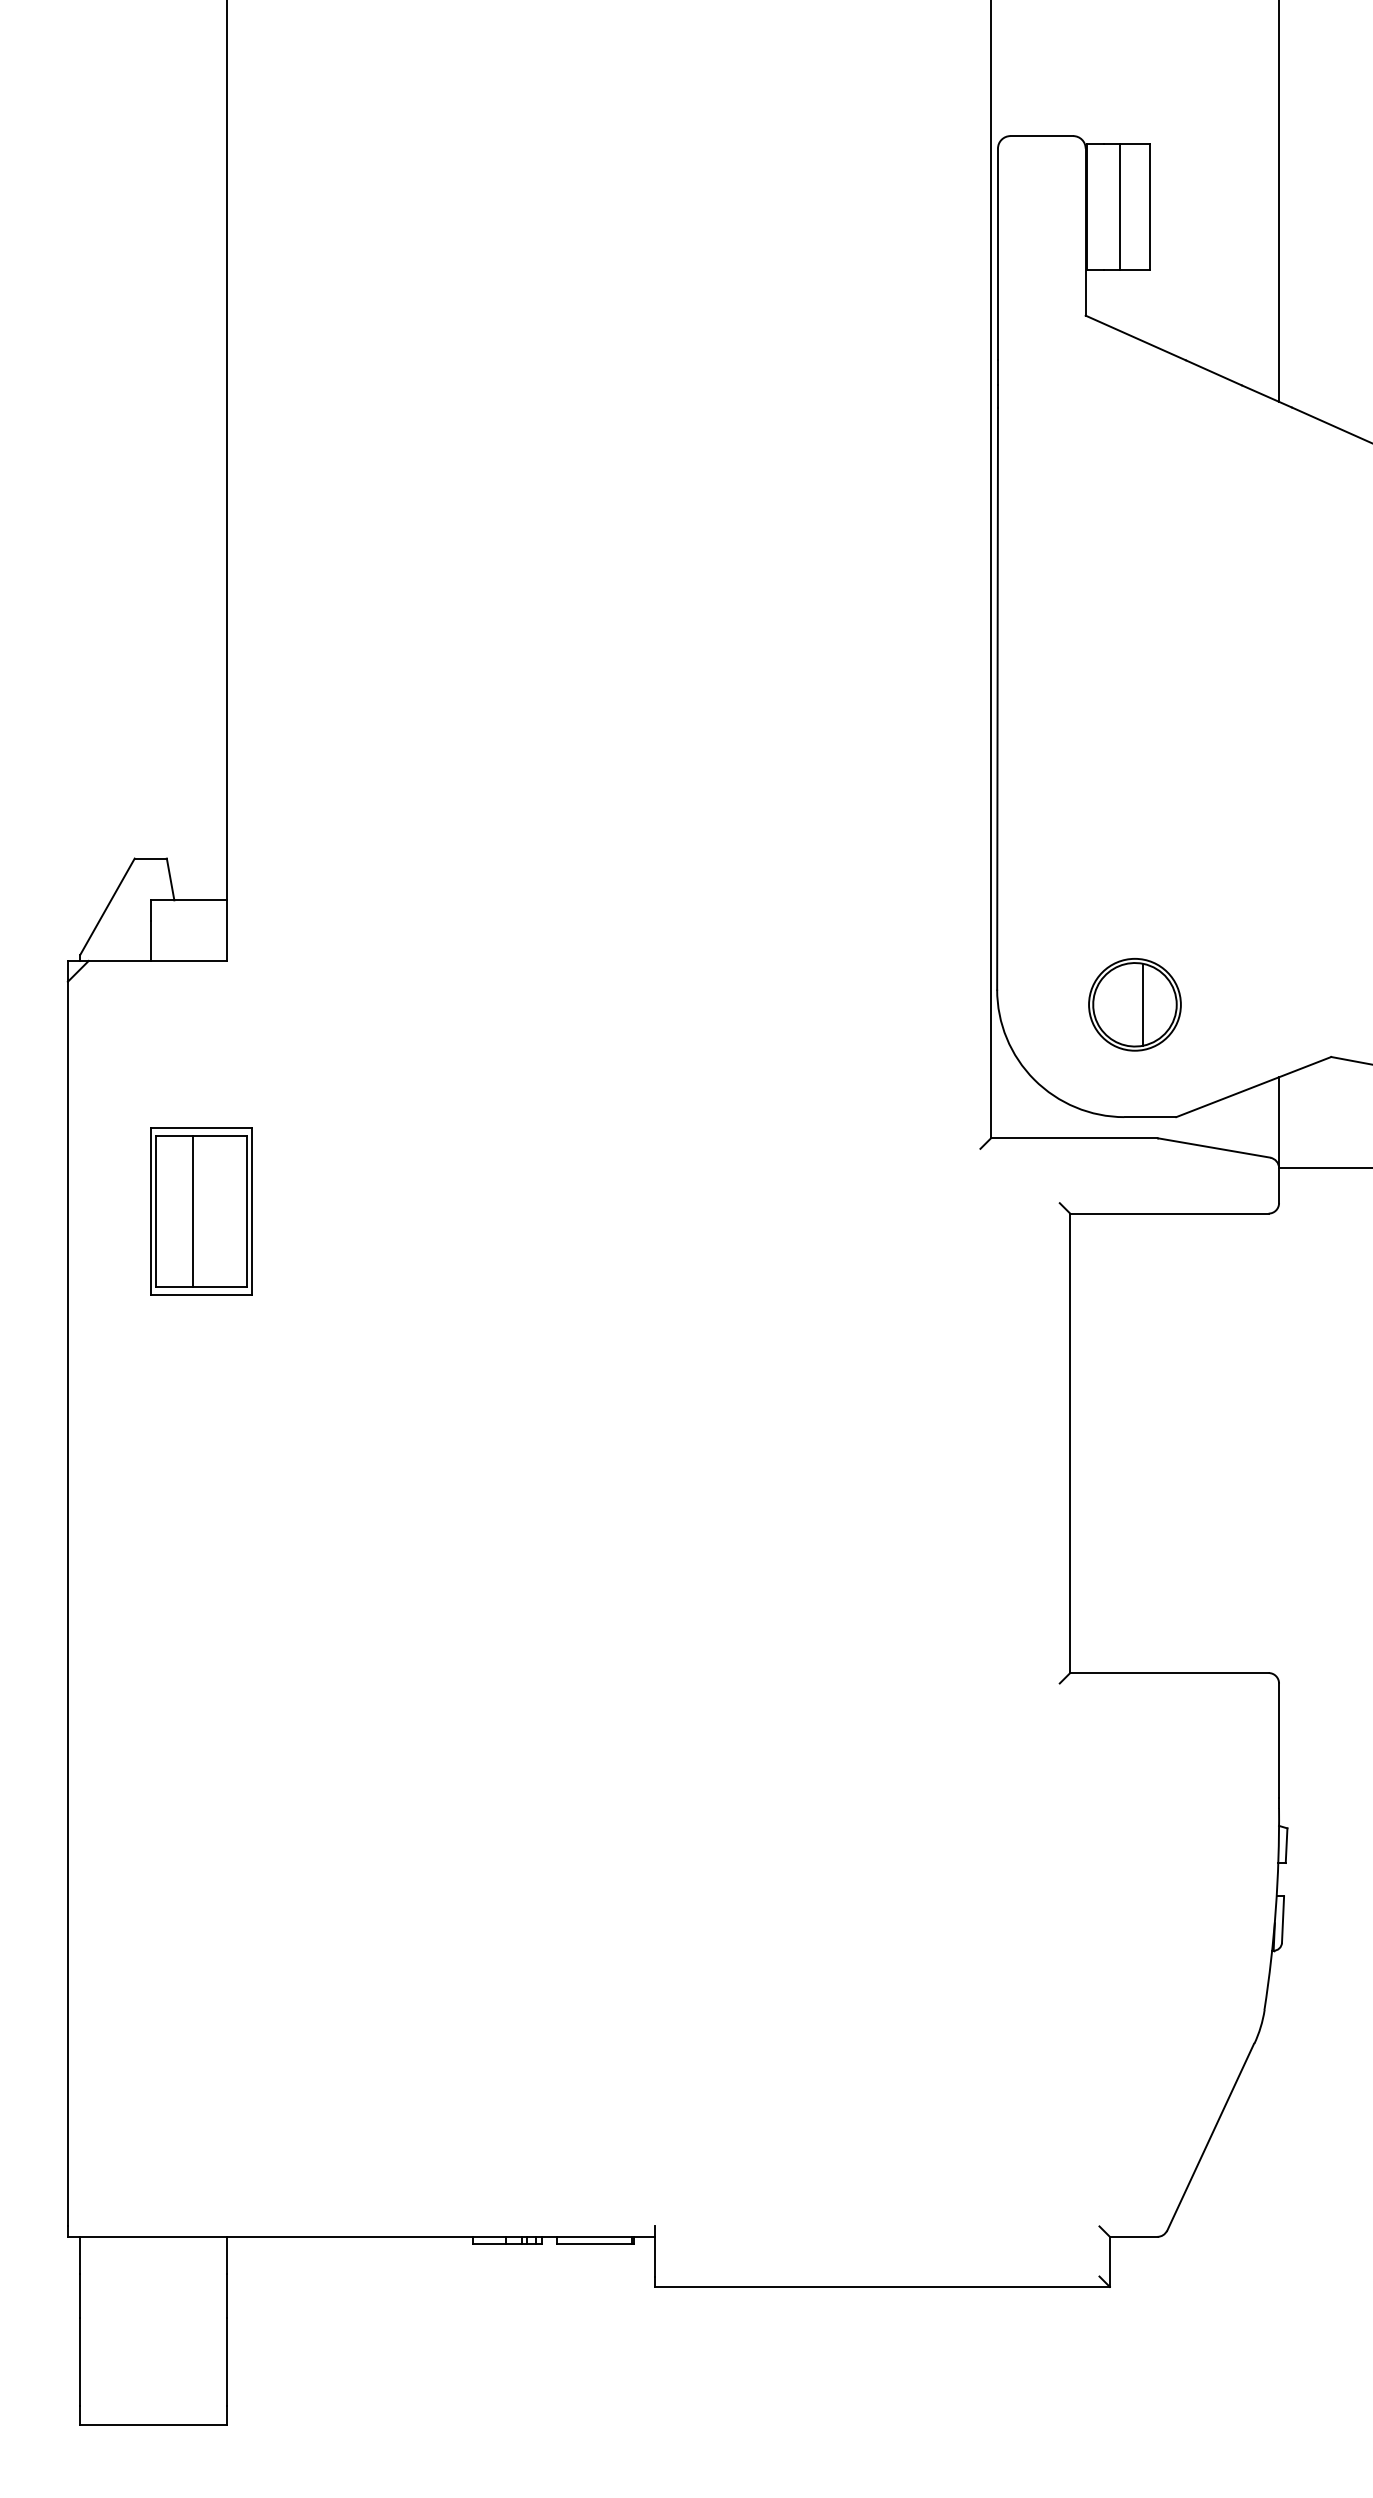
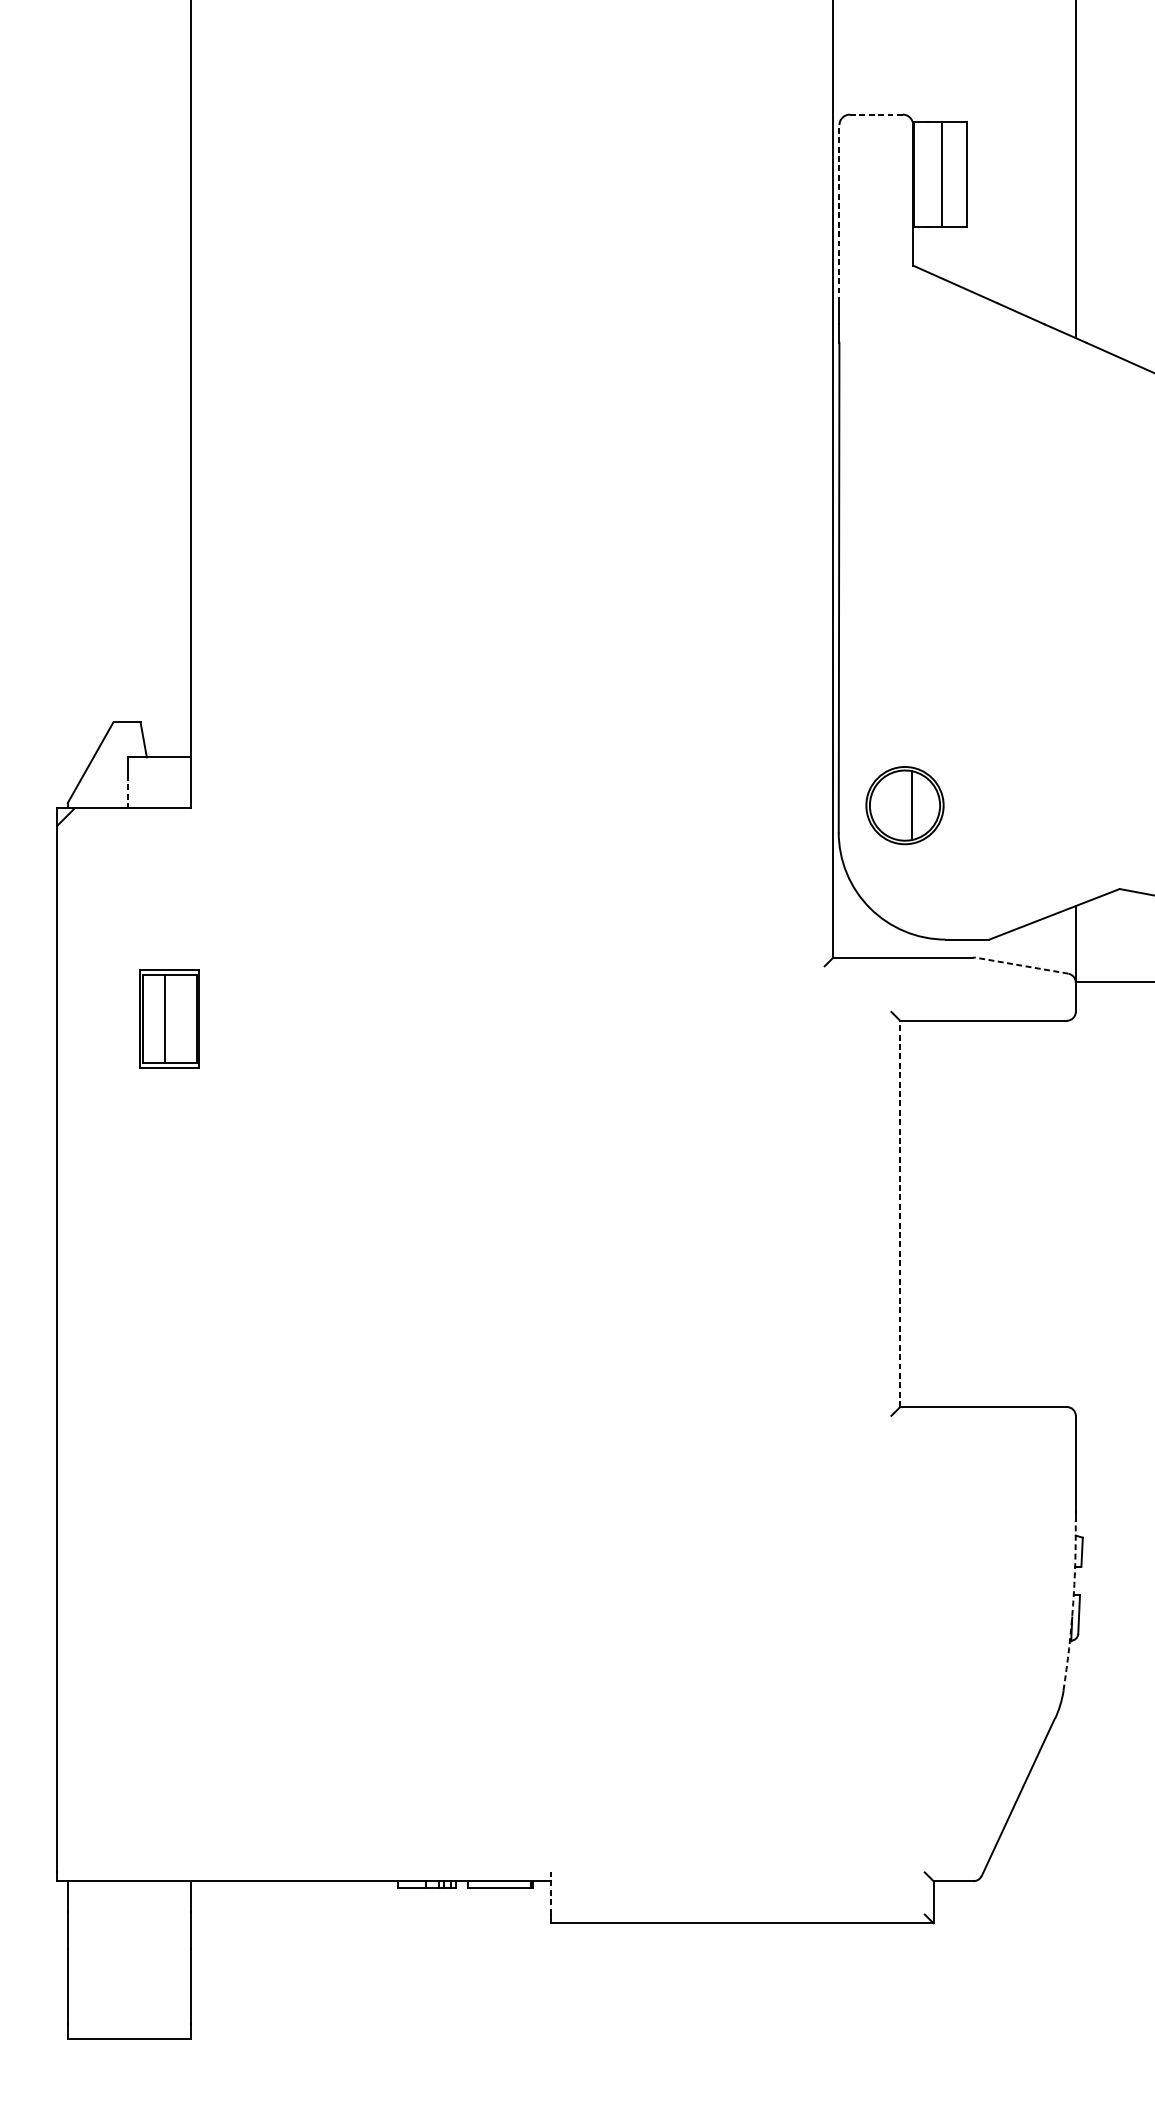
line: (1042, 136) -> (876, 114), solid -> dashed
line: (997, 254) -> (839, 214), solid -> dashed
line: (151, 941) -> (127, 791), solid -> dashed
part: (1134, 1004) -> (904, 805), moved
line: (1214, 1148) -> (1021, 965), solid -> dashed
part: (201, 1211) -> (169, 1018), size x0.7
line: (1070, 1443) -> (900, 1214), solid -> dashed
arc: (1275, 1909) -> (1072, 1605), solid -> dashed
line: (654, 2250) -> (550, 1892), solid -> dashed

